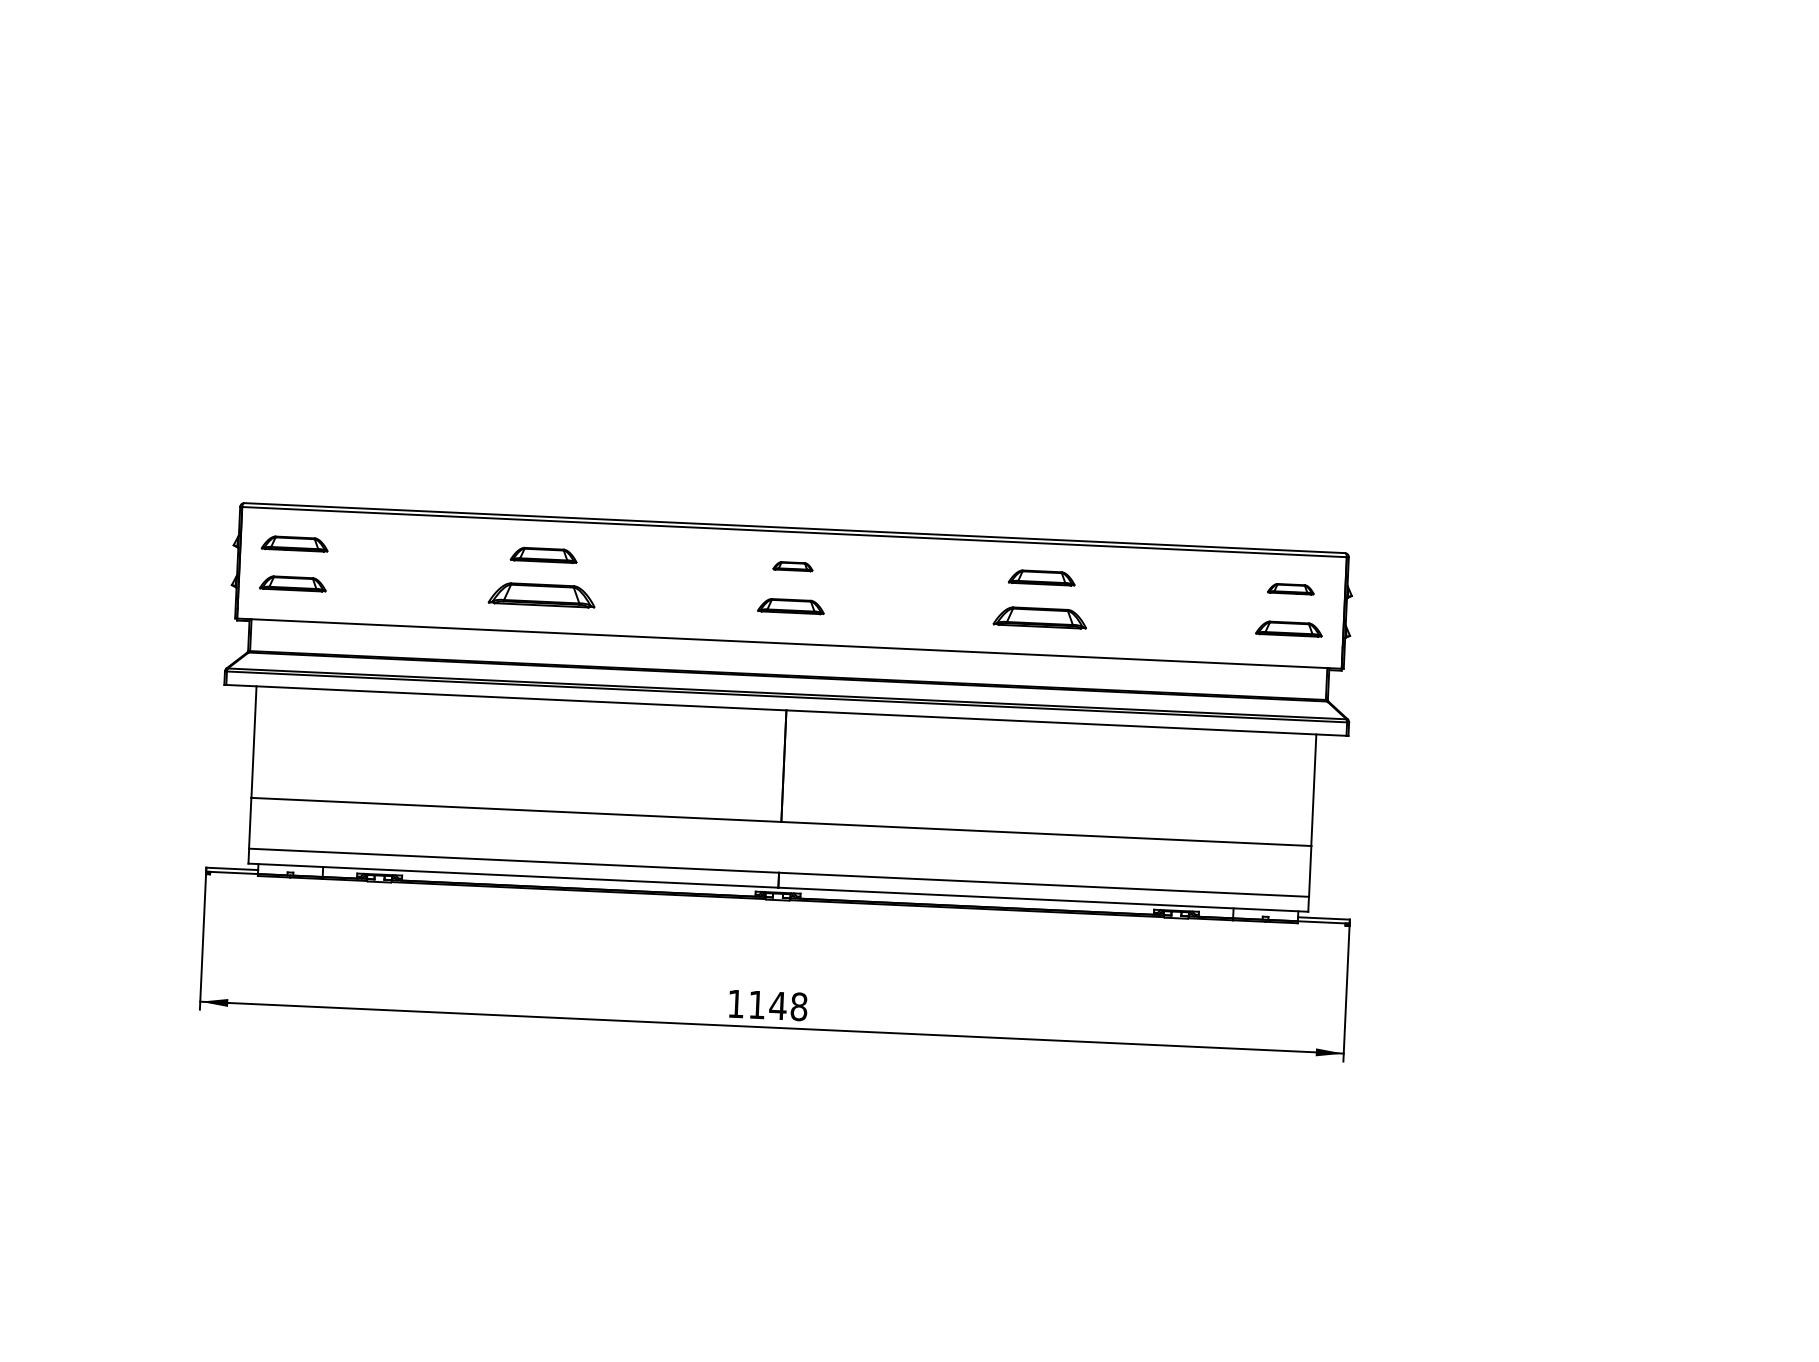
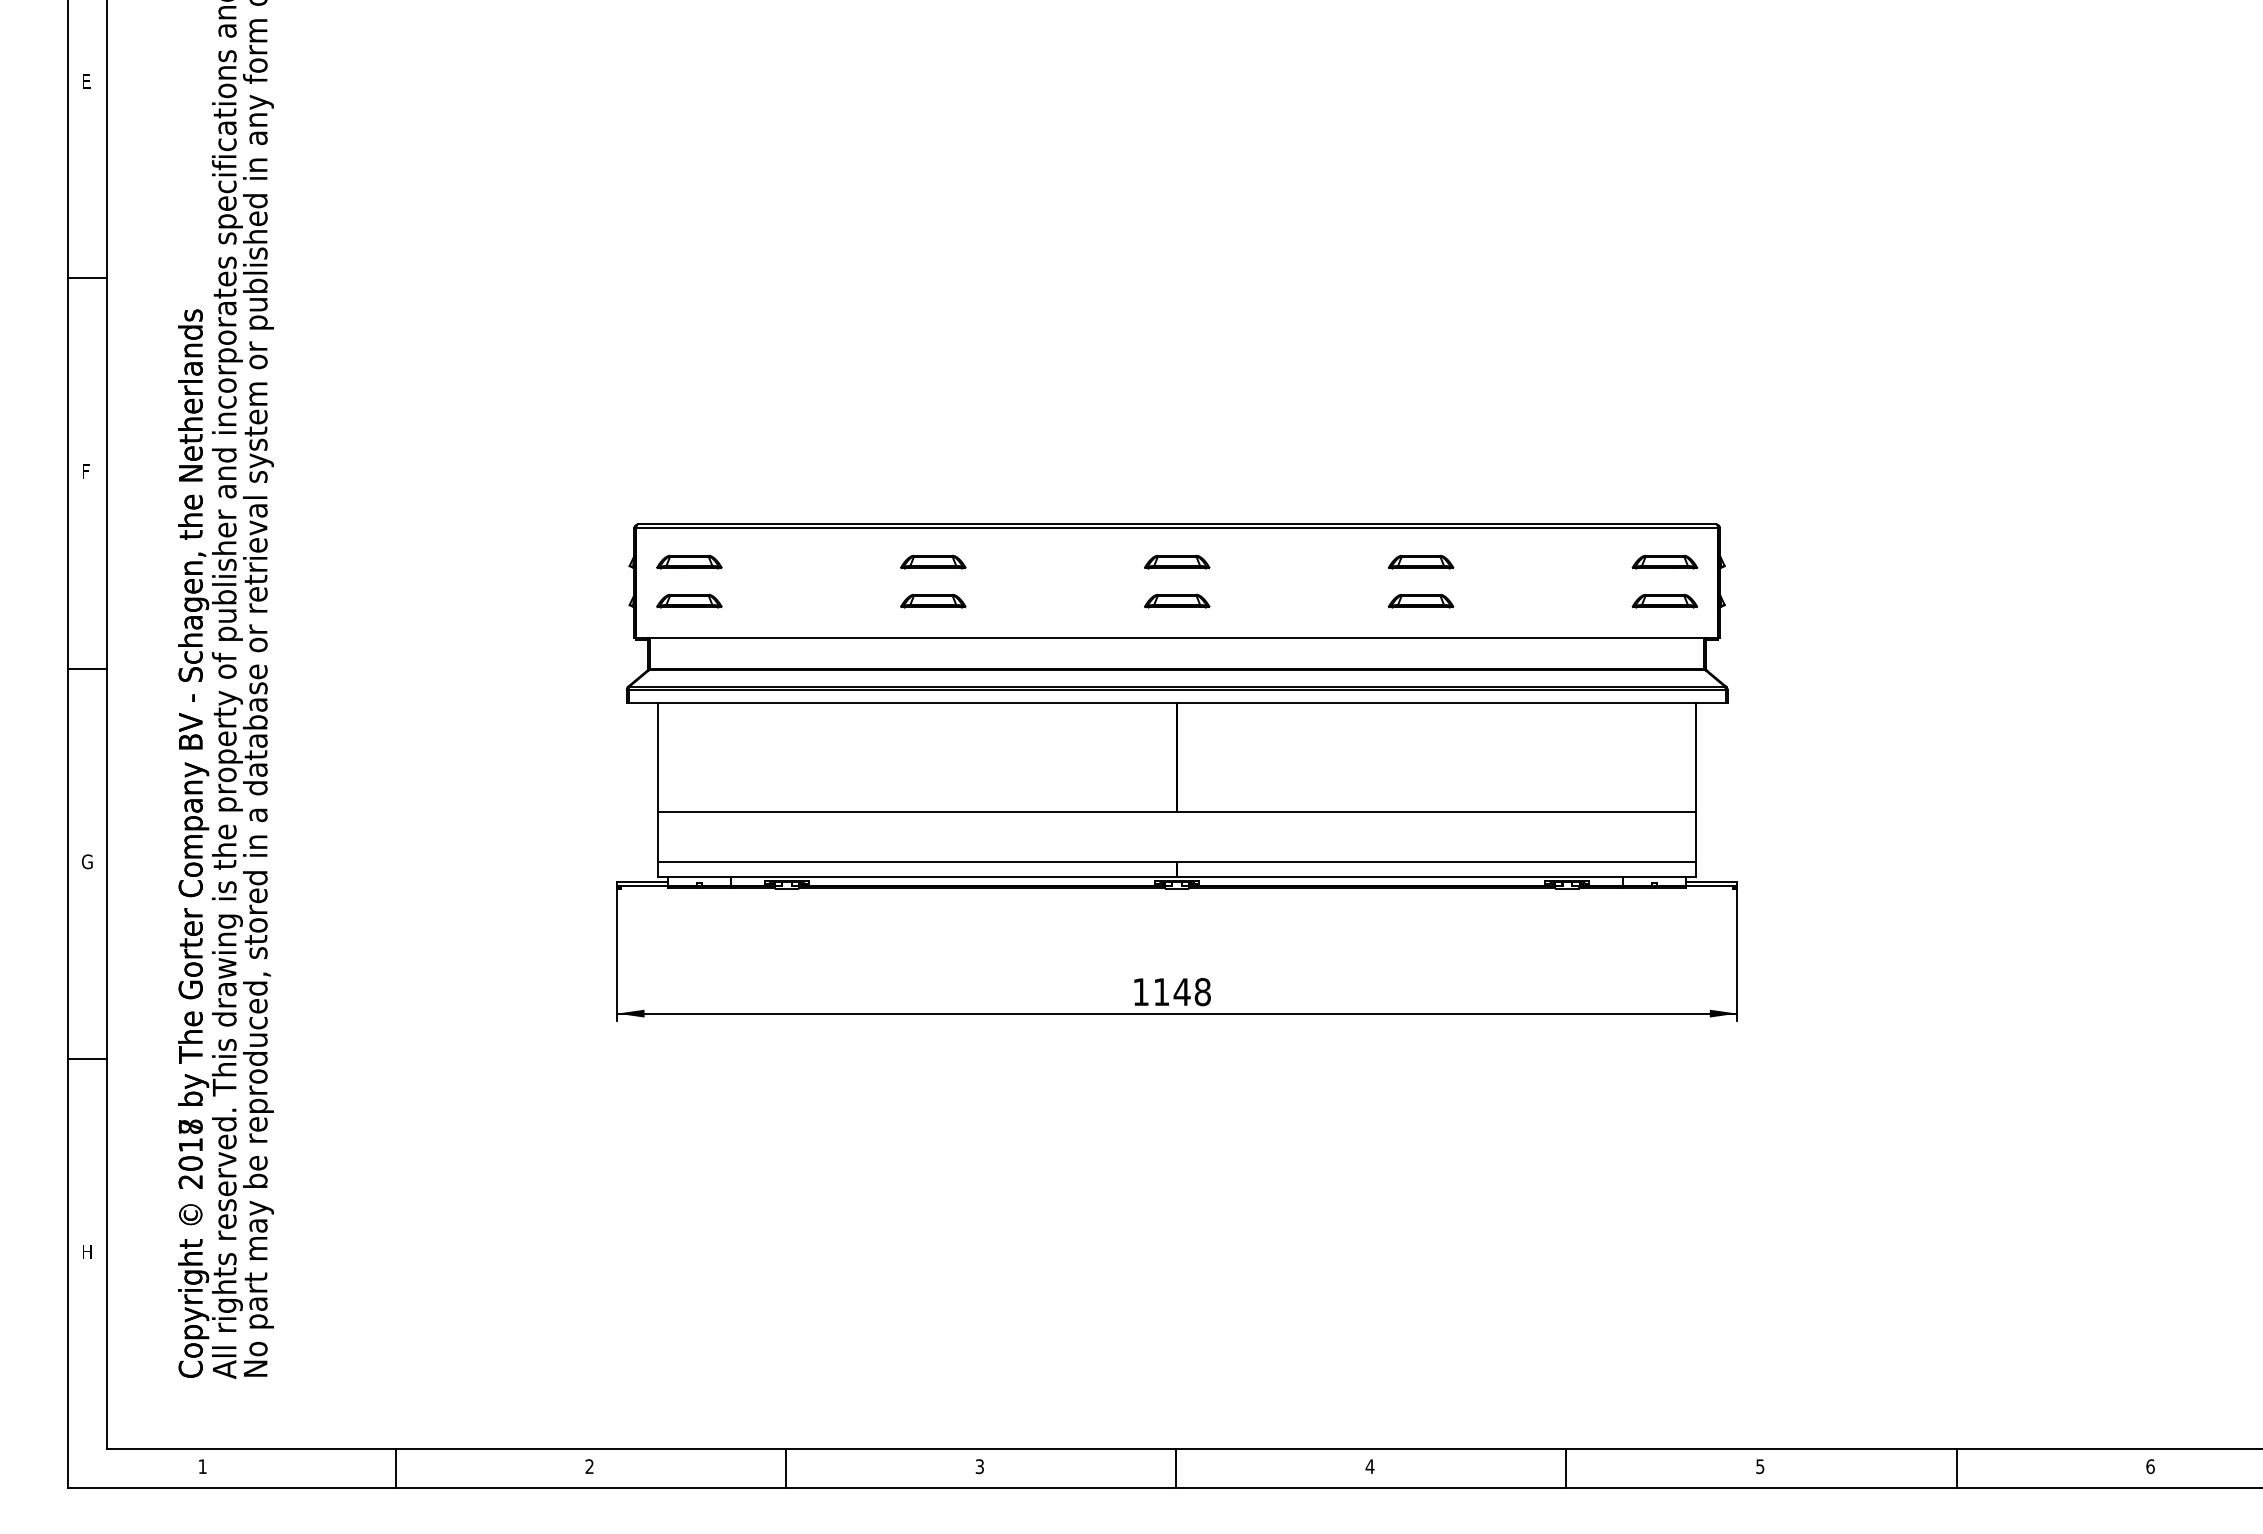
part: (793, 566) -> (1177, 561), size x1.67
part: (1290, 588) -> (1664, 561), size x1.43
part: (542, 594) -> (933, 600), size x0.62
part: (1039, 617) -> (1420, 600), size x0.71

